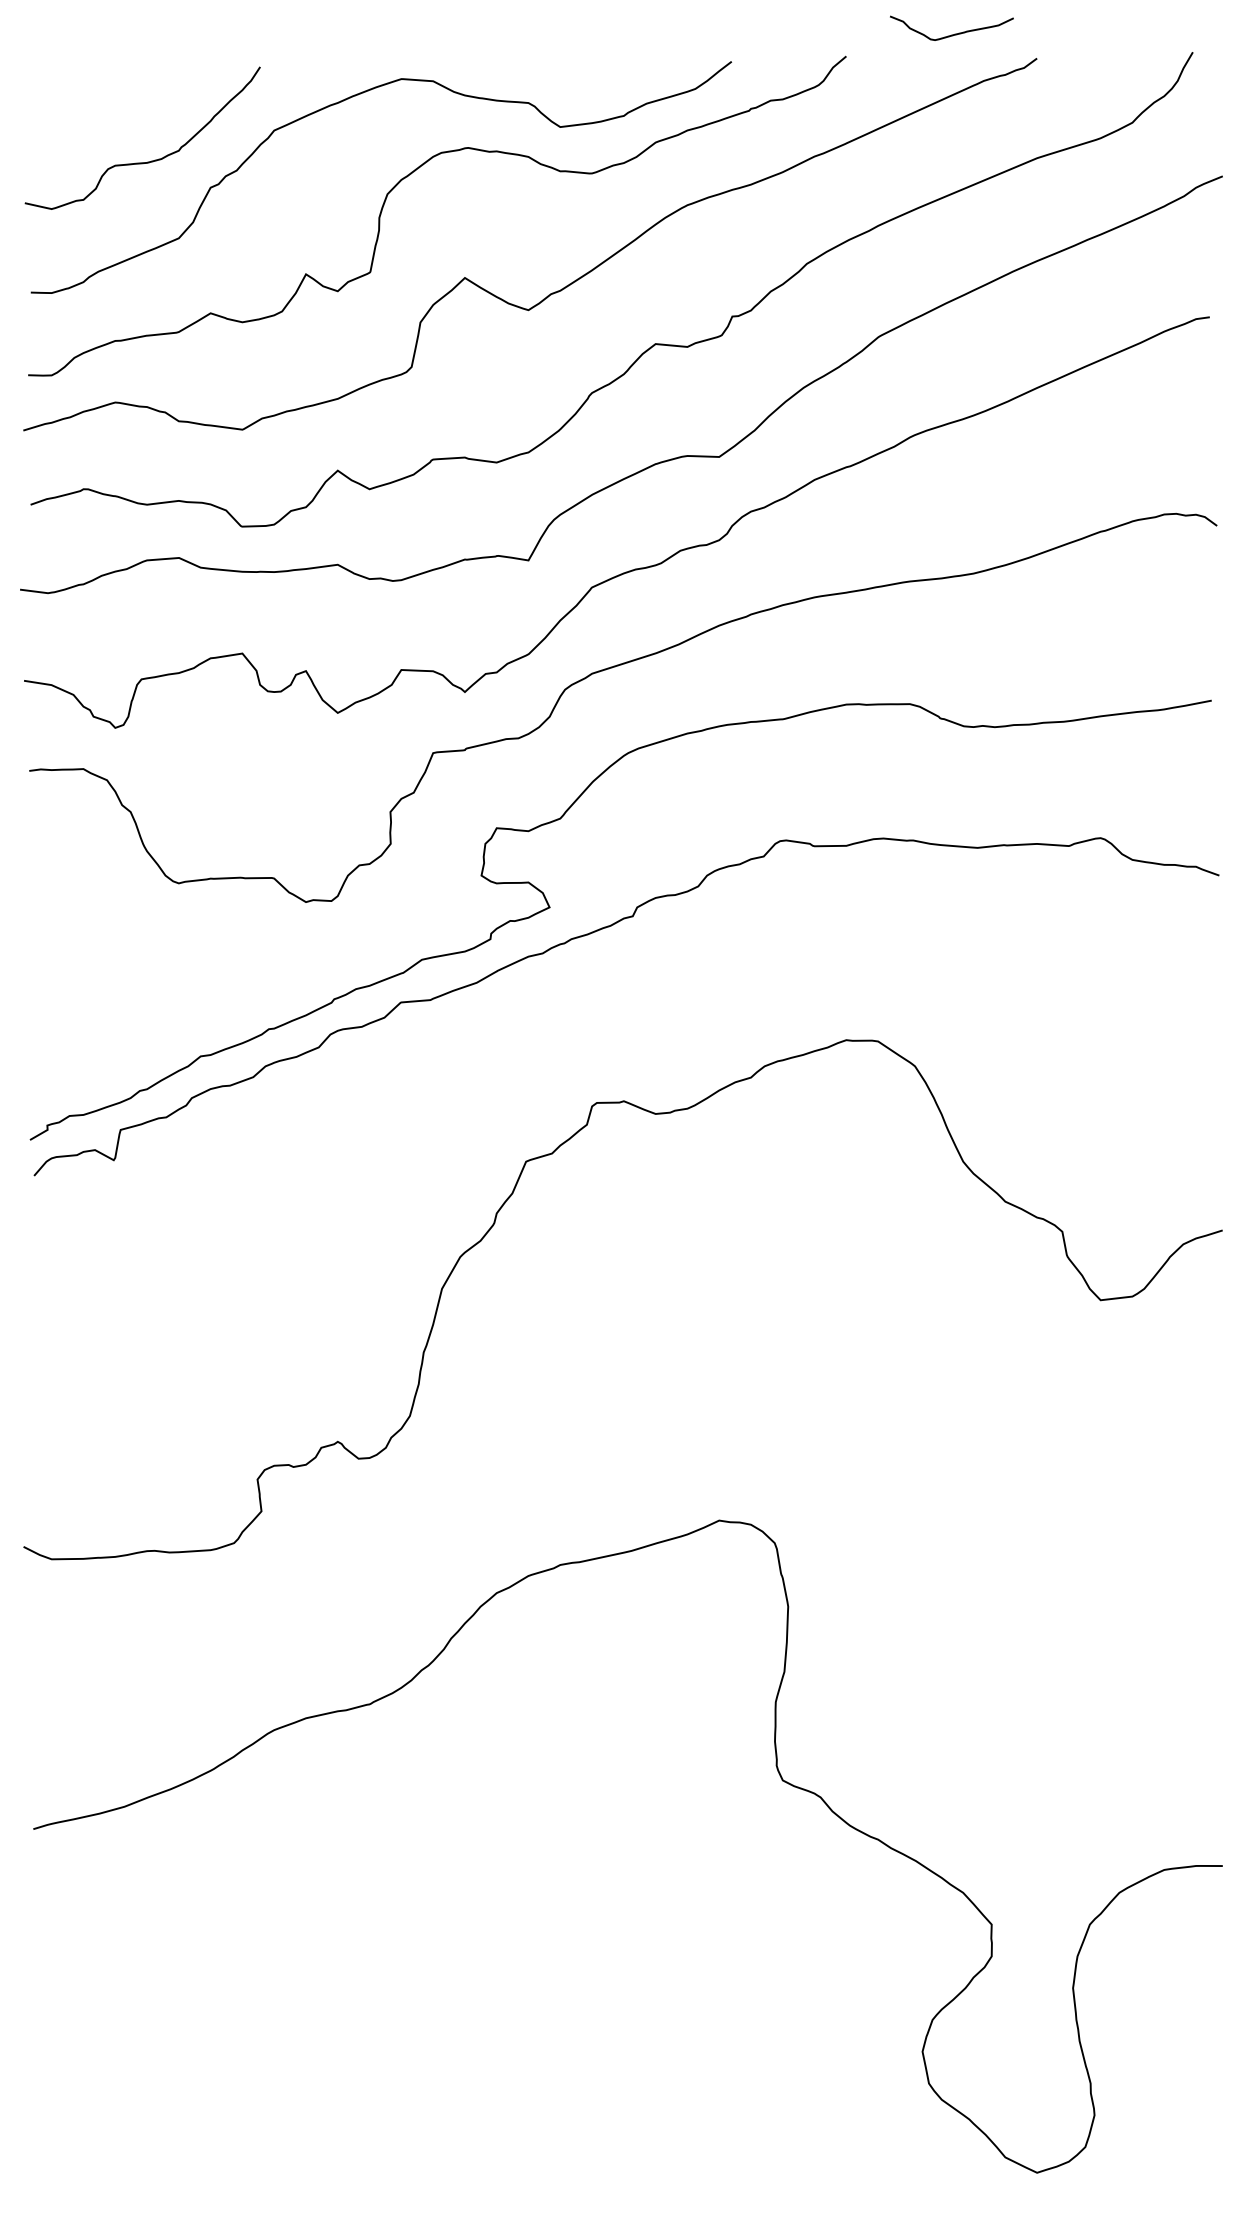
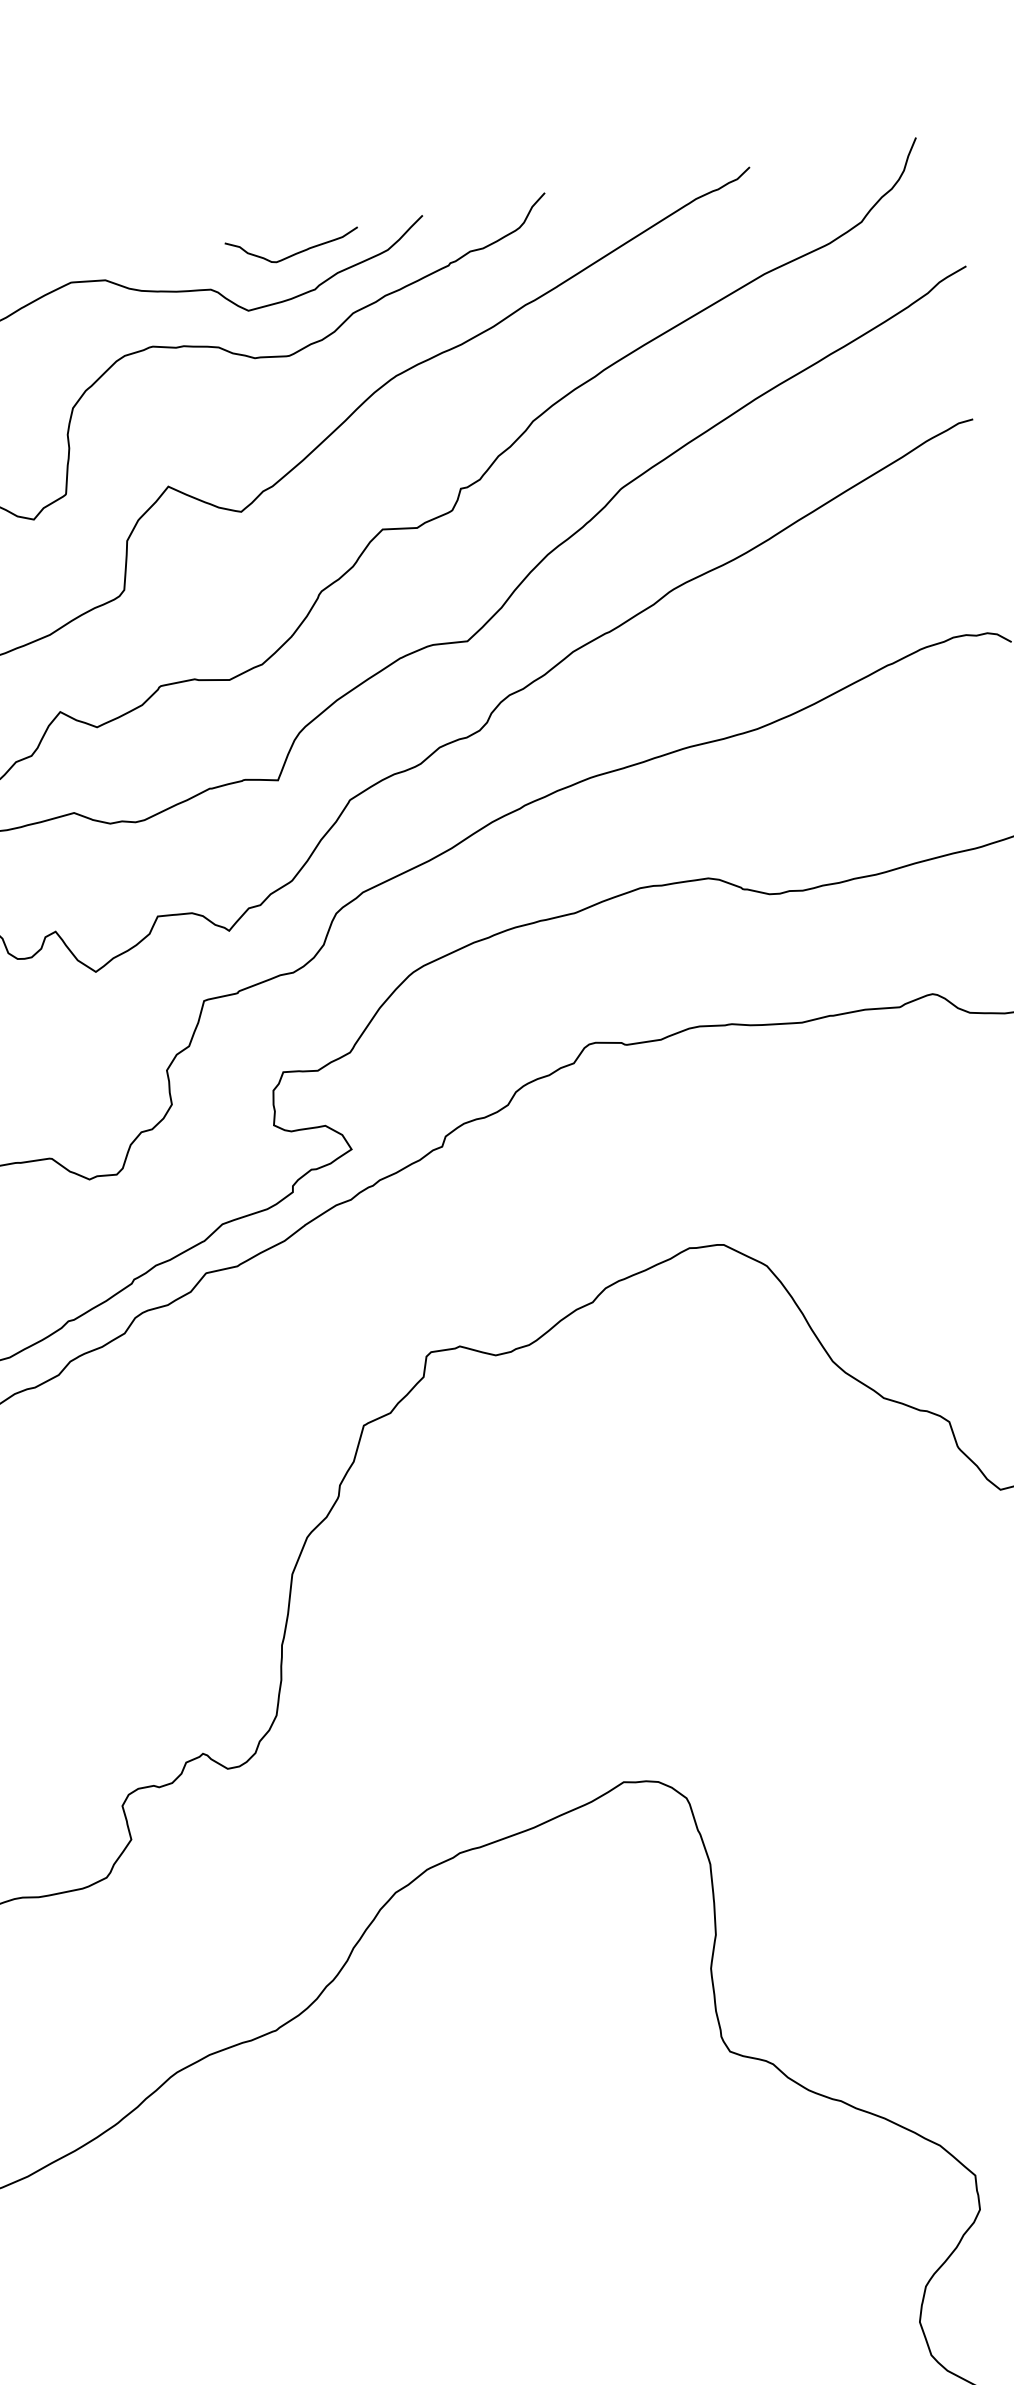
curve: (954, 33) -> (296, 252), moved

